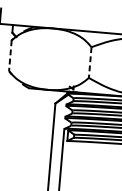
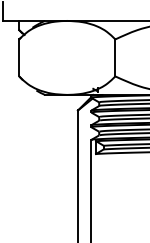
line: (10, 56) -> (19, 58), dashed -> solid
line: (90, 63) -> (115, 58), dashed -> solid

